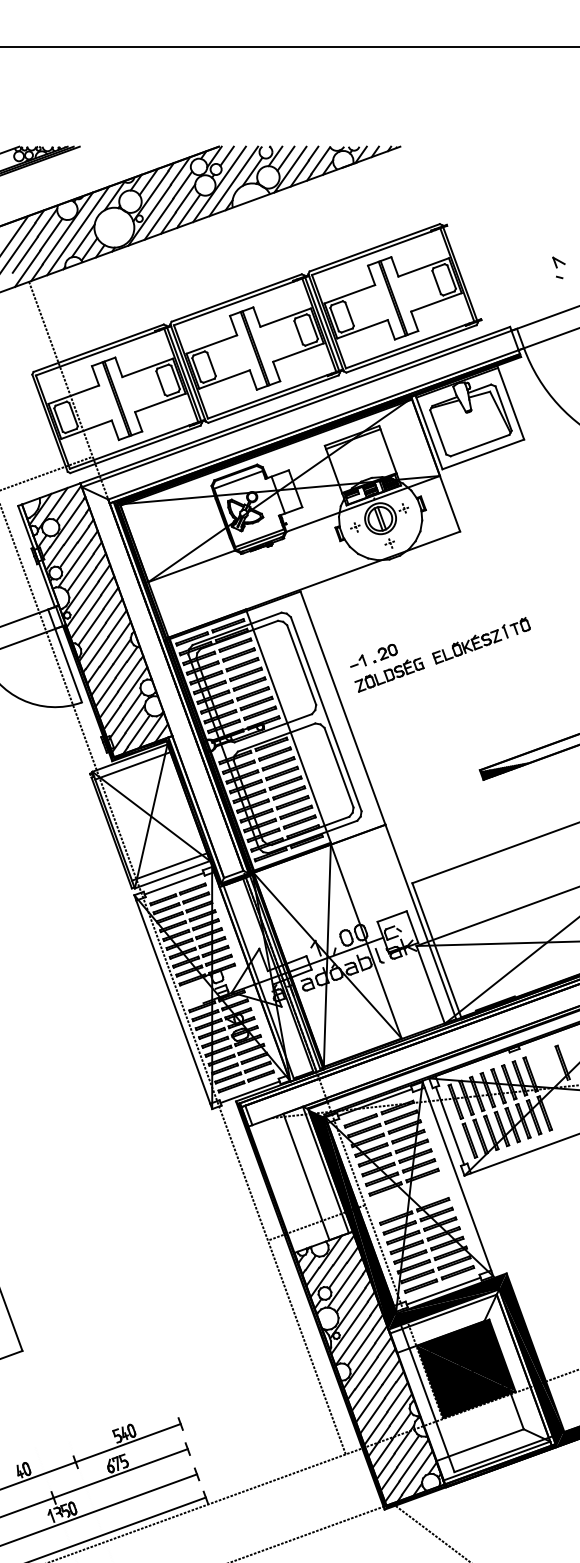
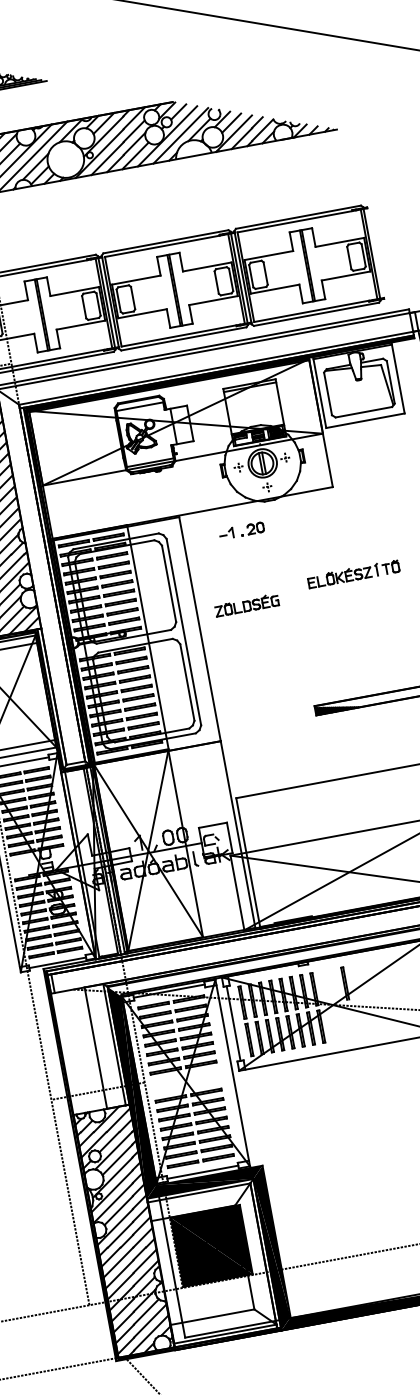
part: (481, 640) -> (353, 574), moved
part: (373, 655) -> (242, 529), moved

